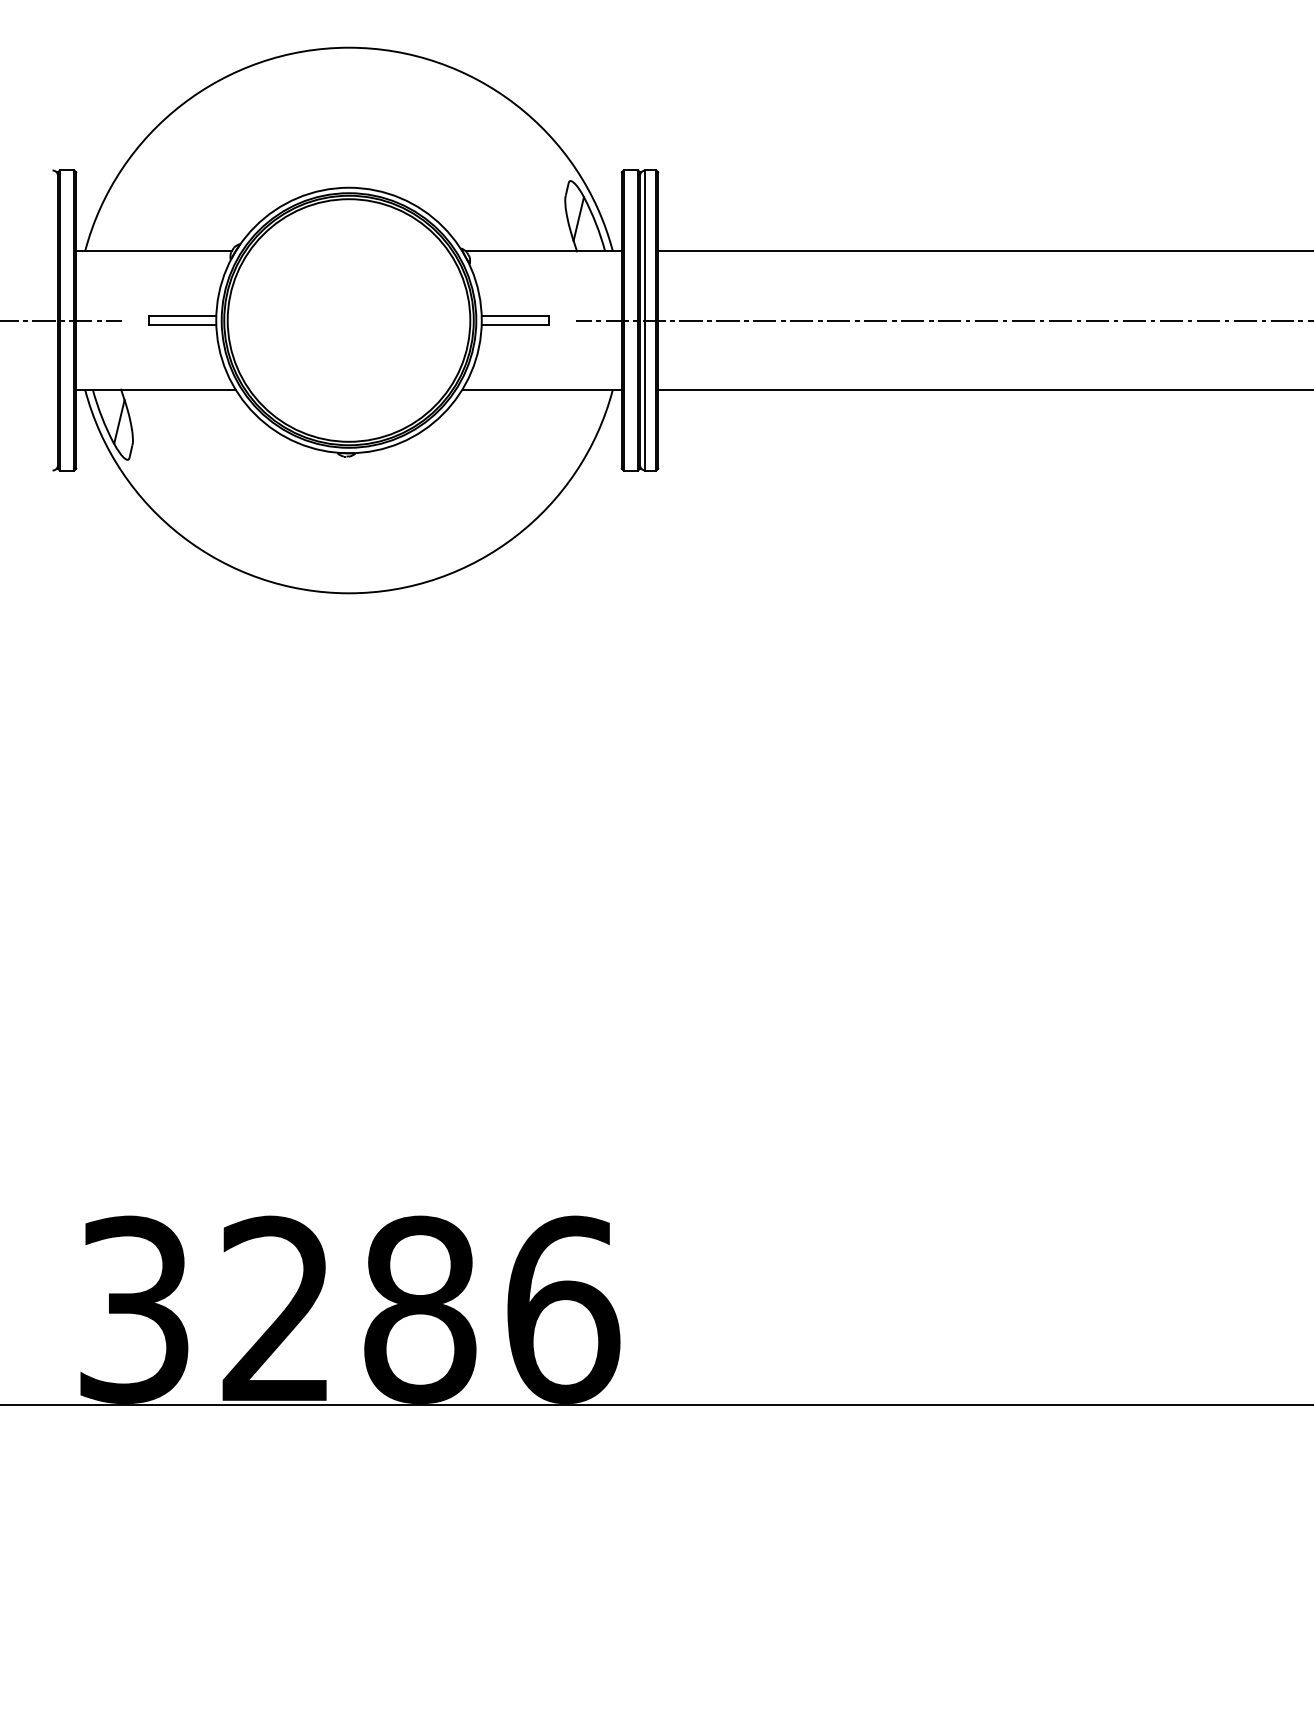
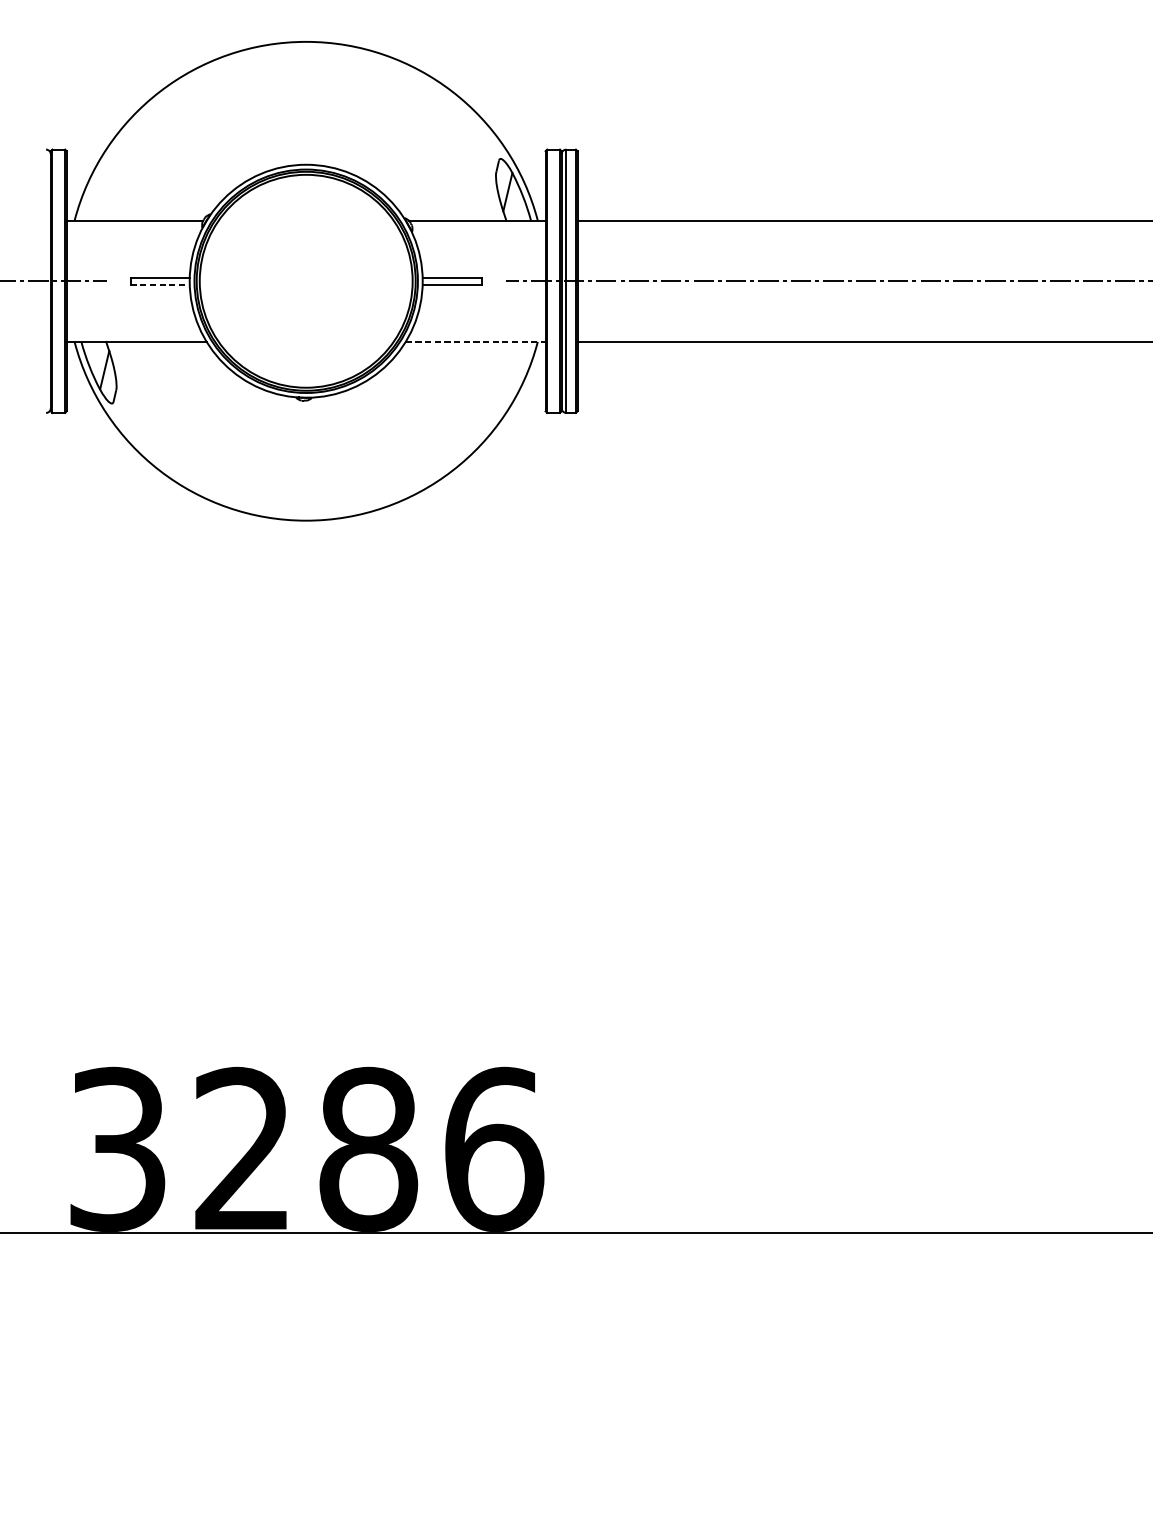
line: (182, 324) -> (160, 284), solid -> dashed
line: (542, 389) -> (476, 341), solid -> dashed

